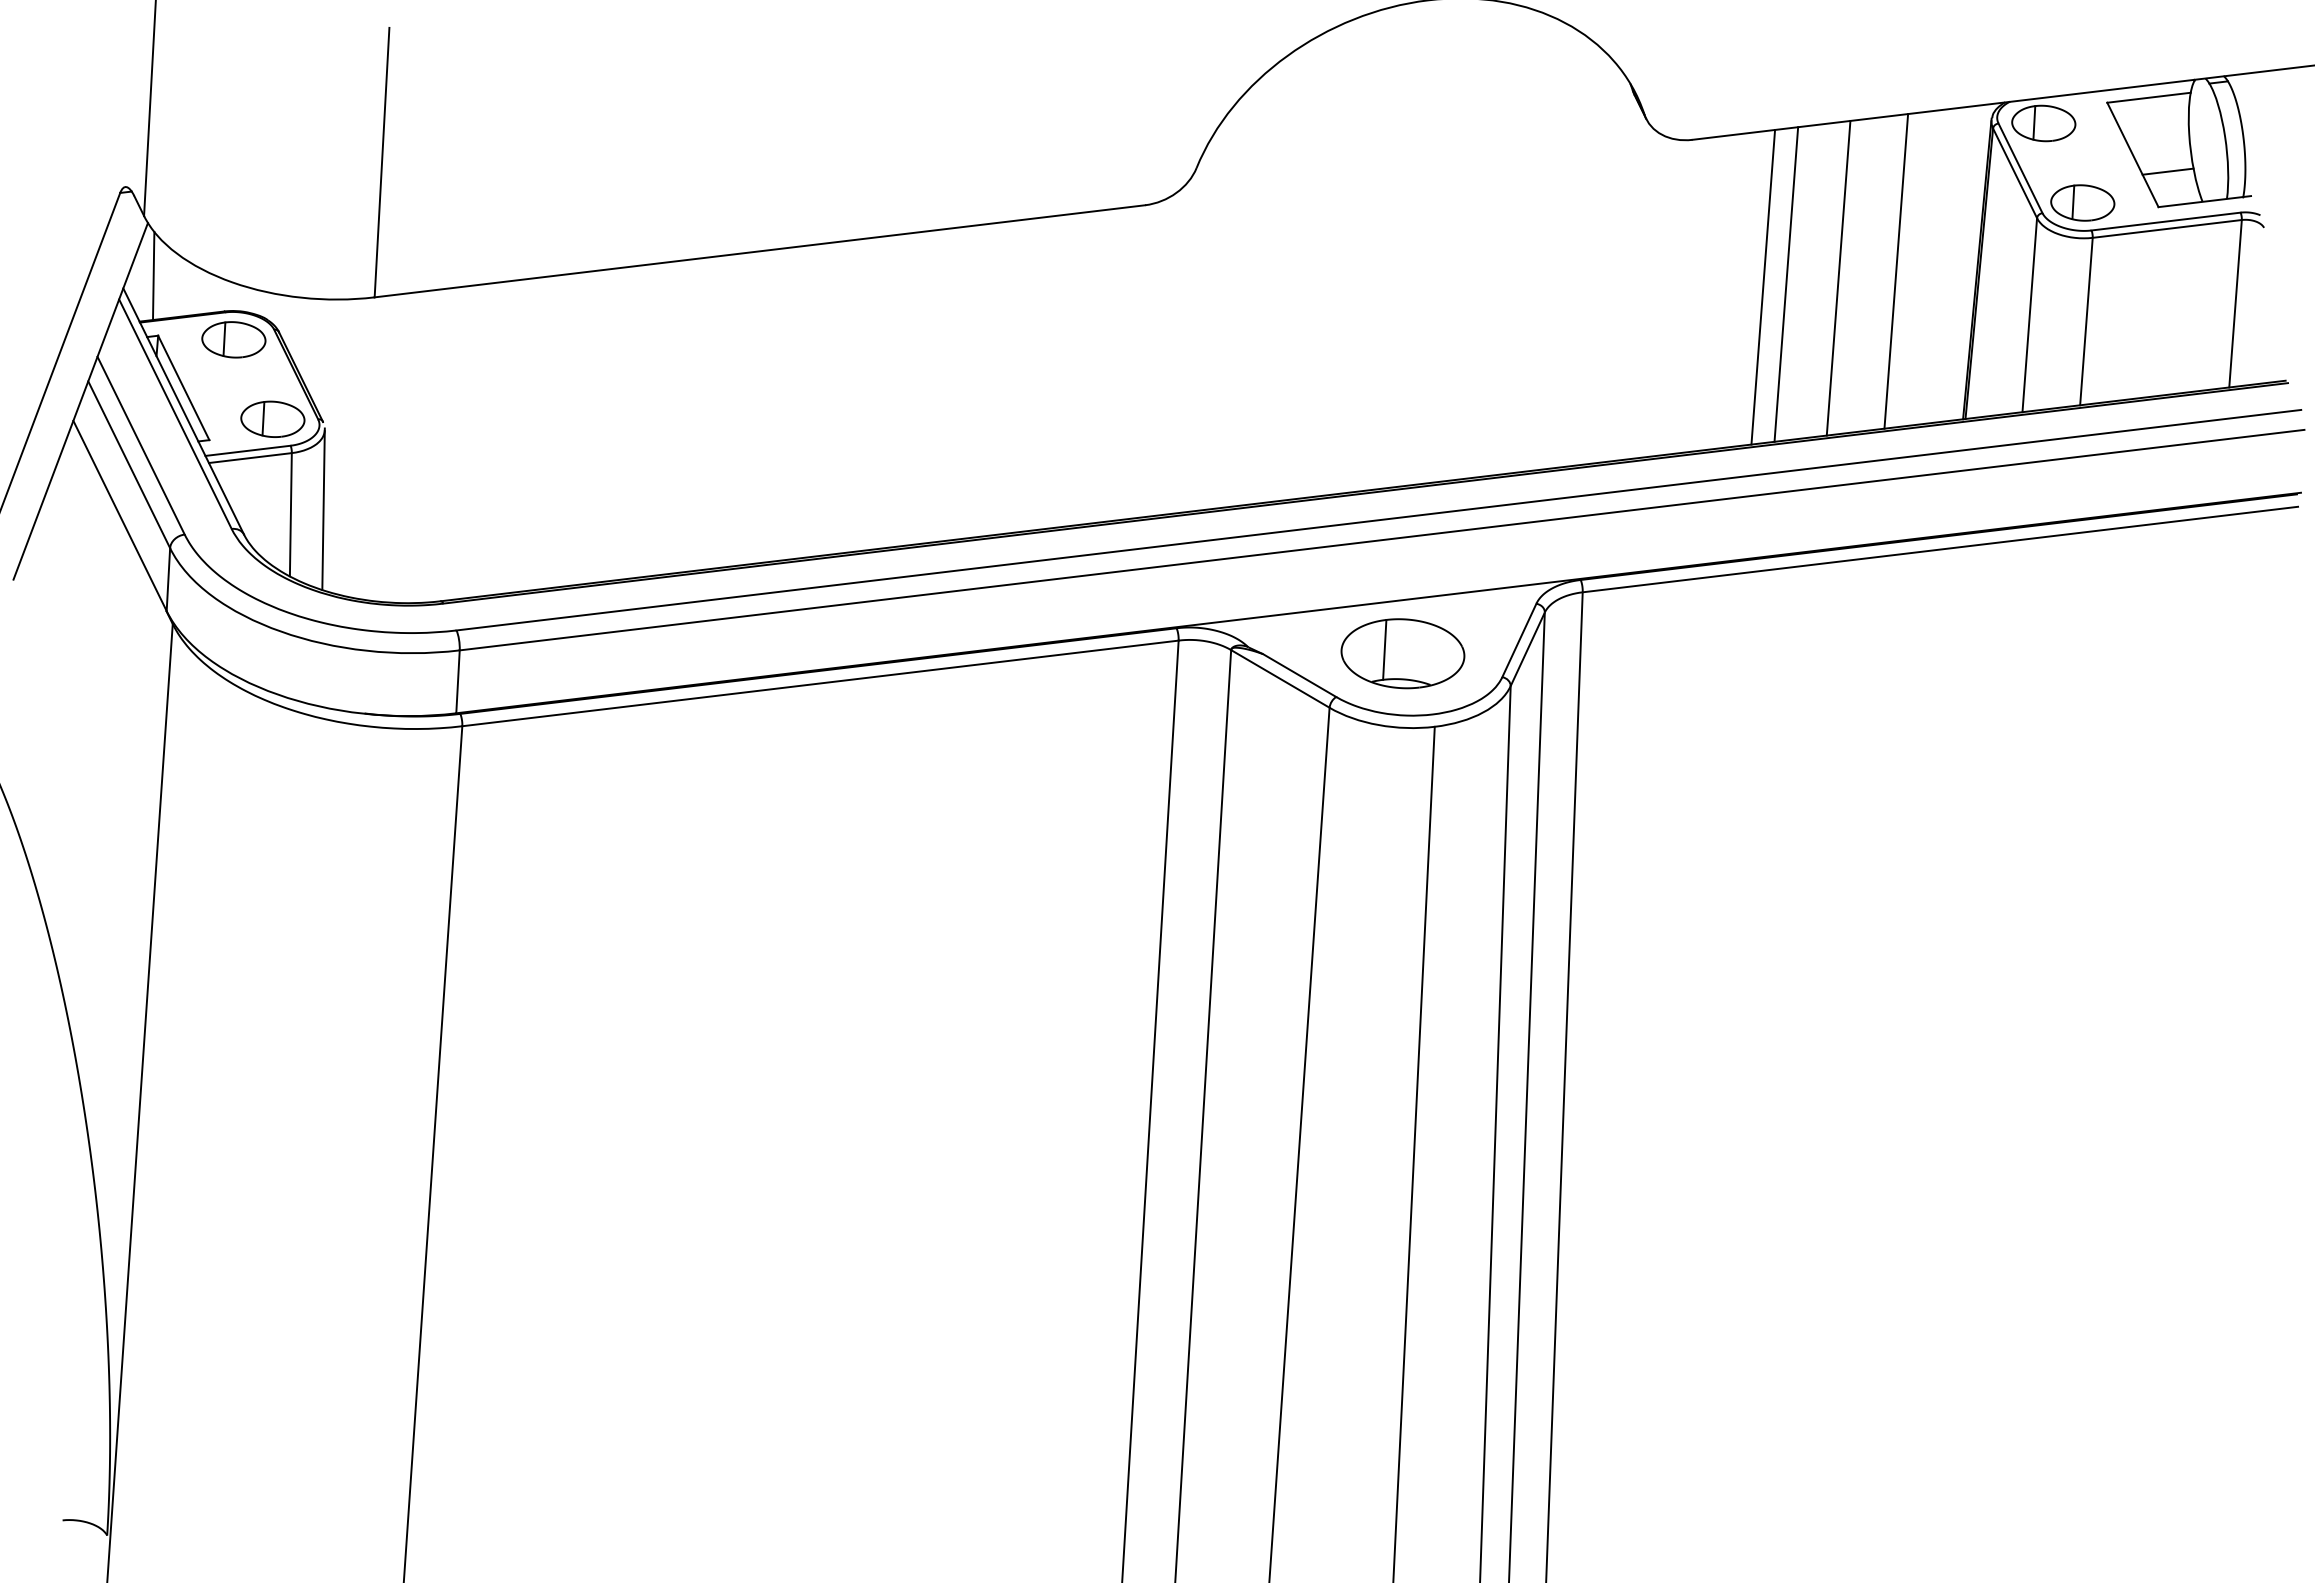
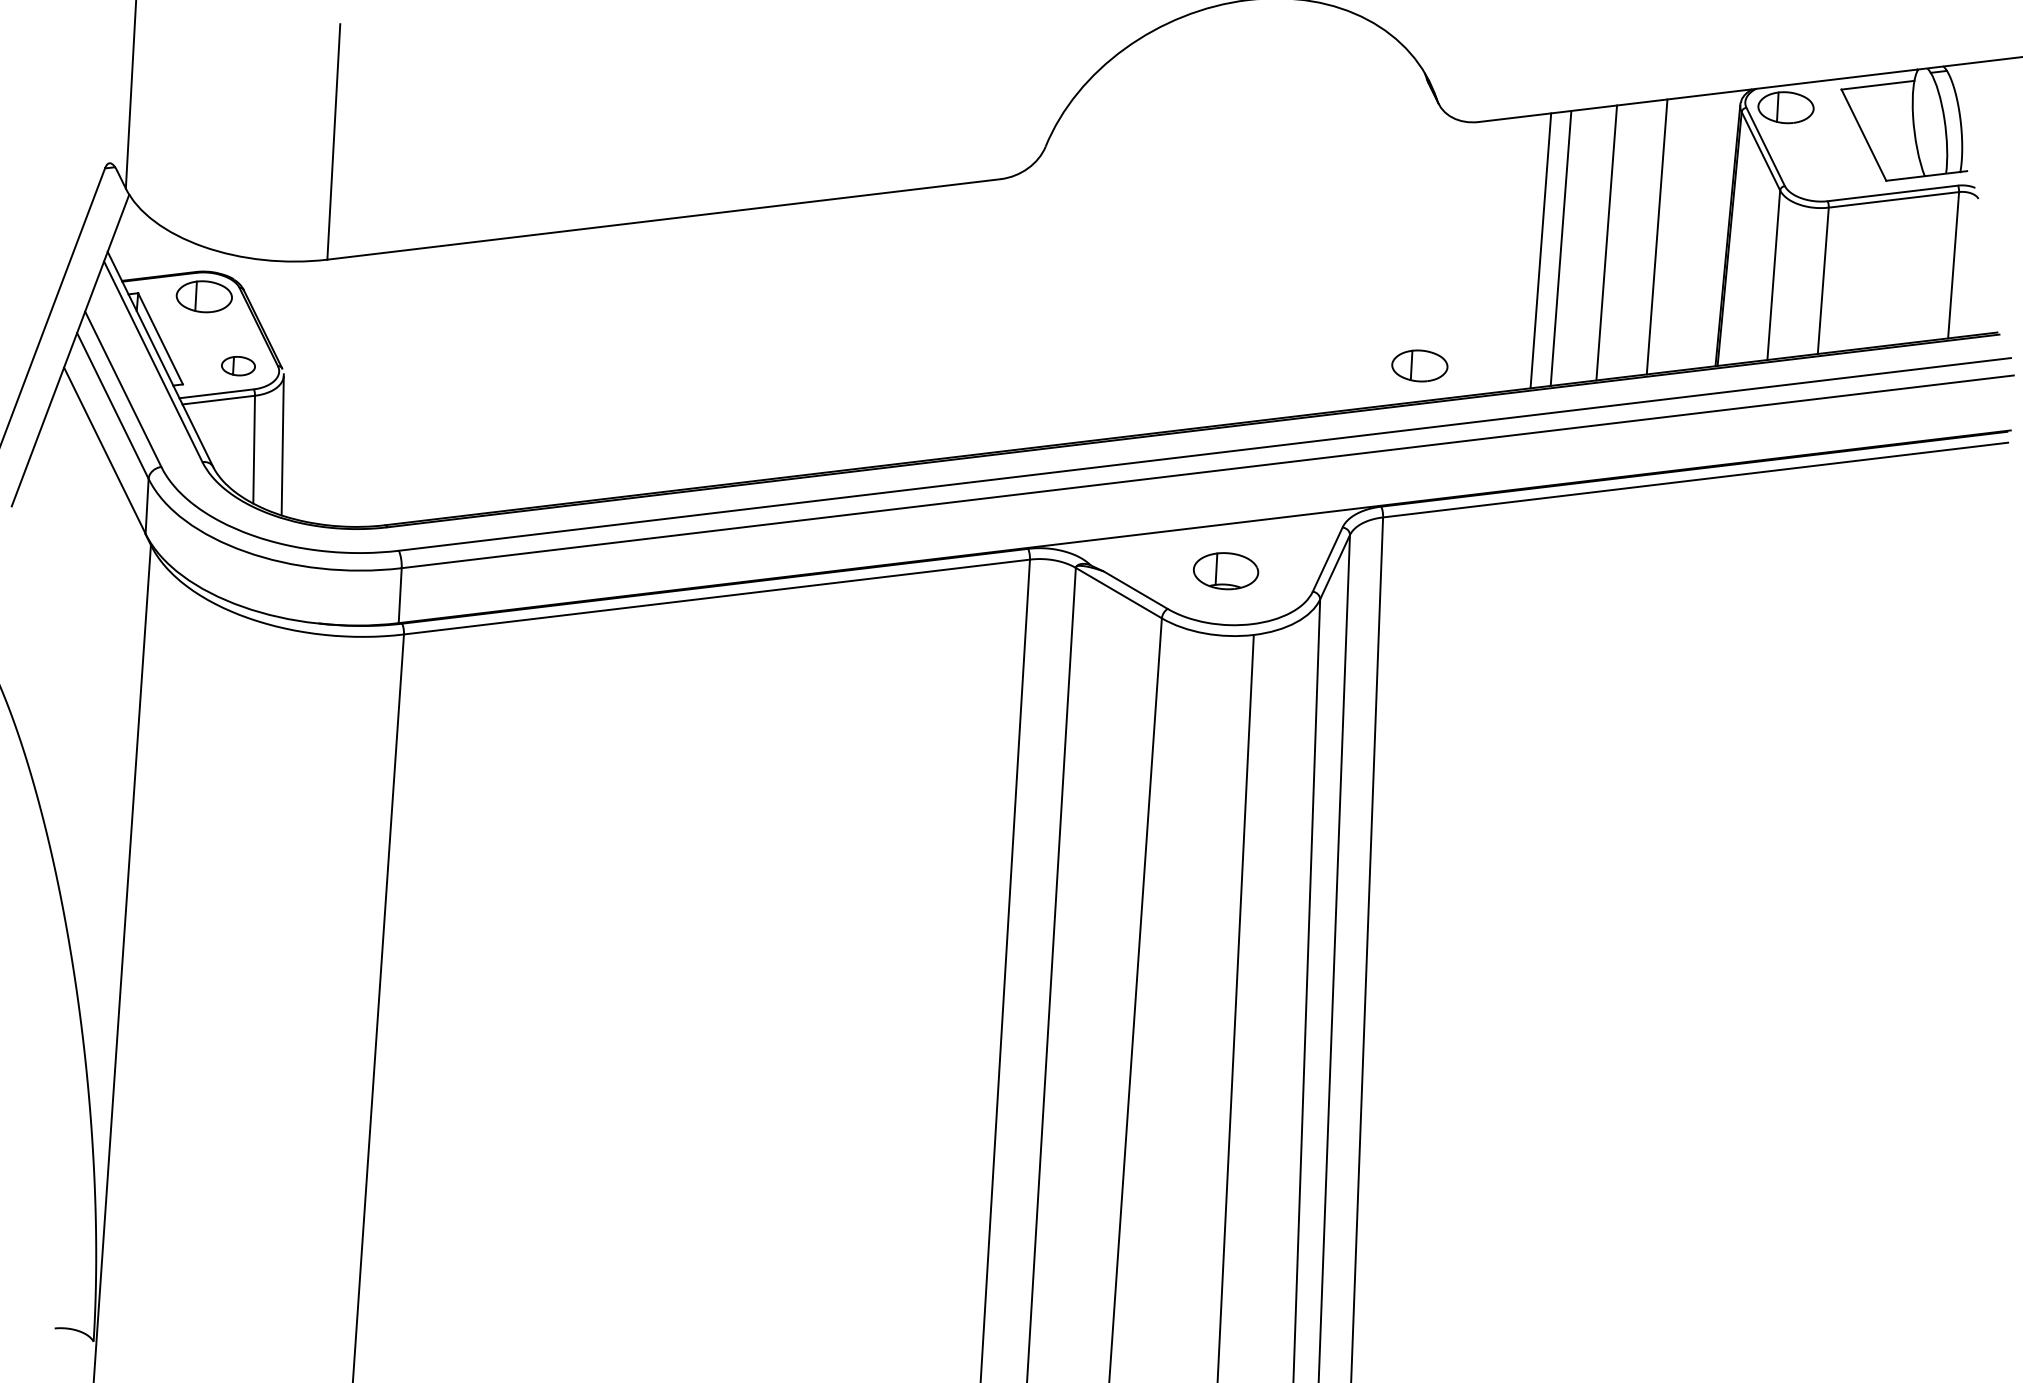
line: (2167, 171) -> (1894, 149), removed
part: (2082, 202) -> (1419, 365), moved
line: (153, 276) -> (134, 241), removed
part: (272, 418) -> (238, 365), size x0.6
part: (1402, 653) -> (1225, 570), size x0.6

